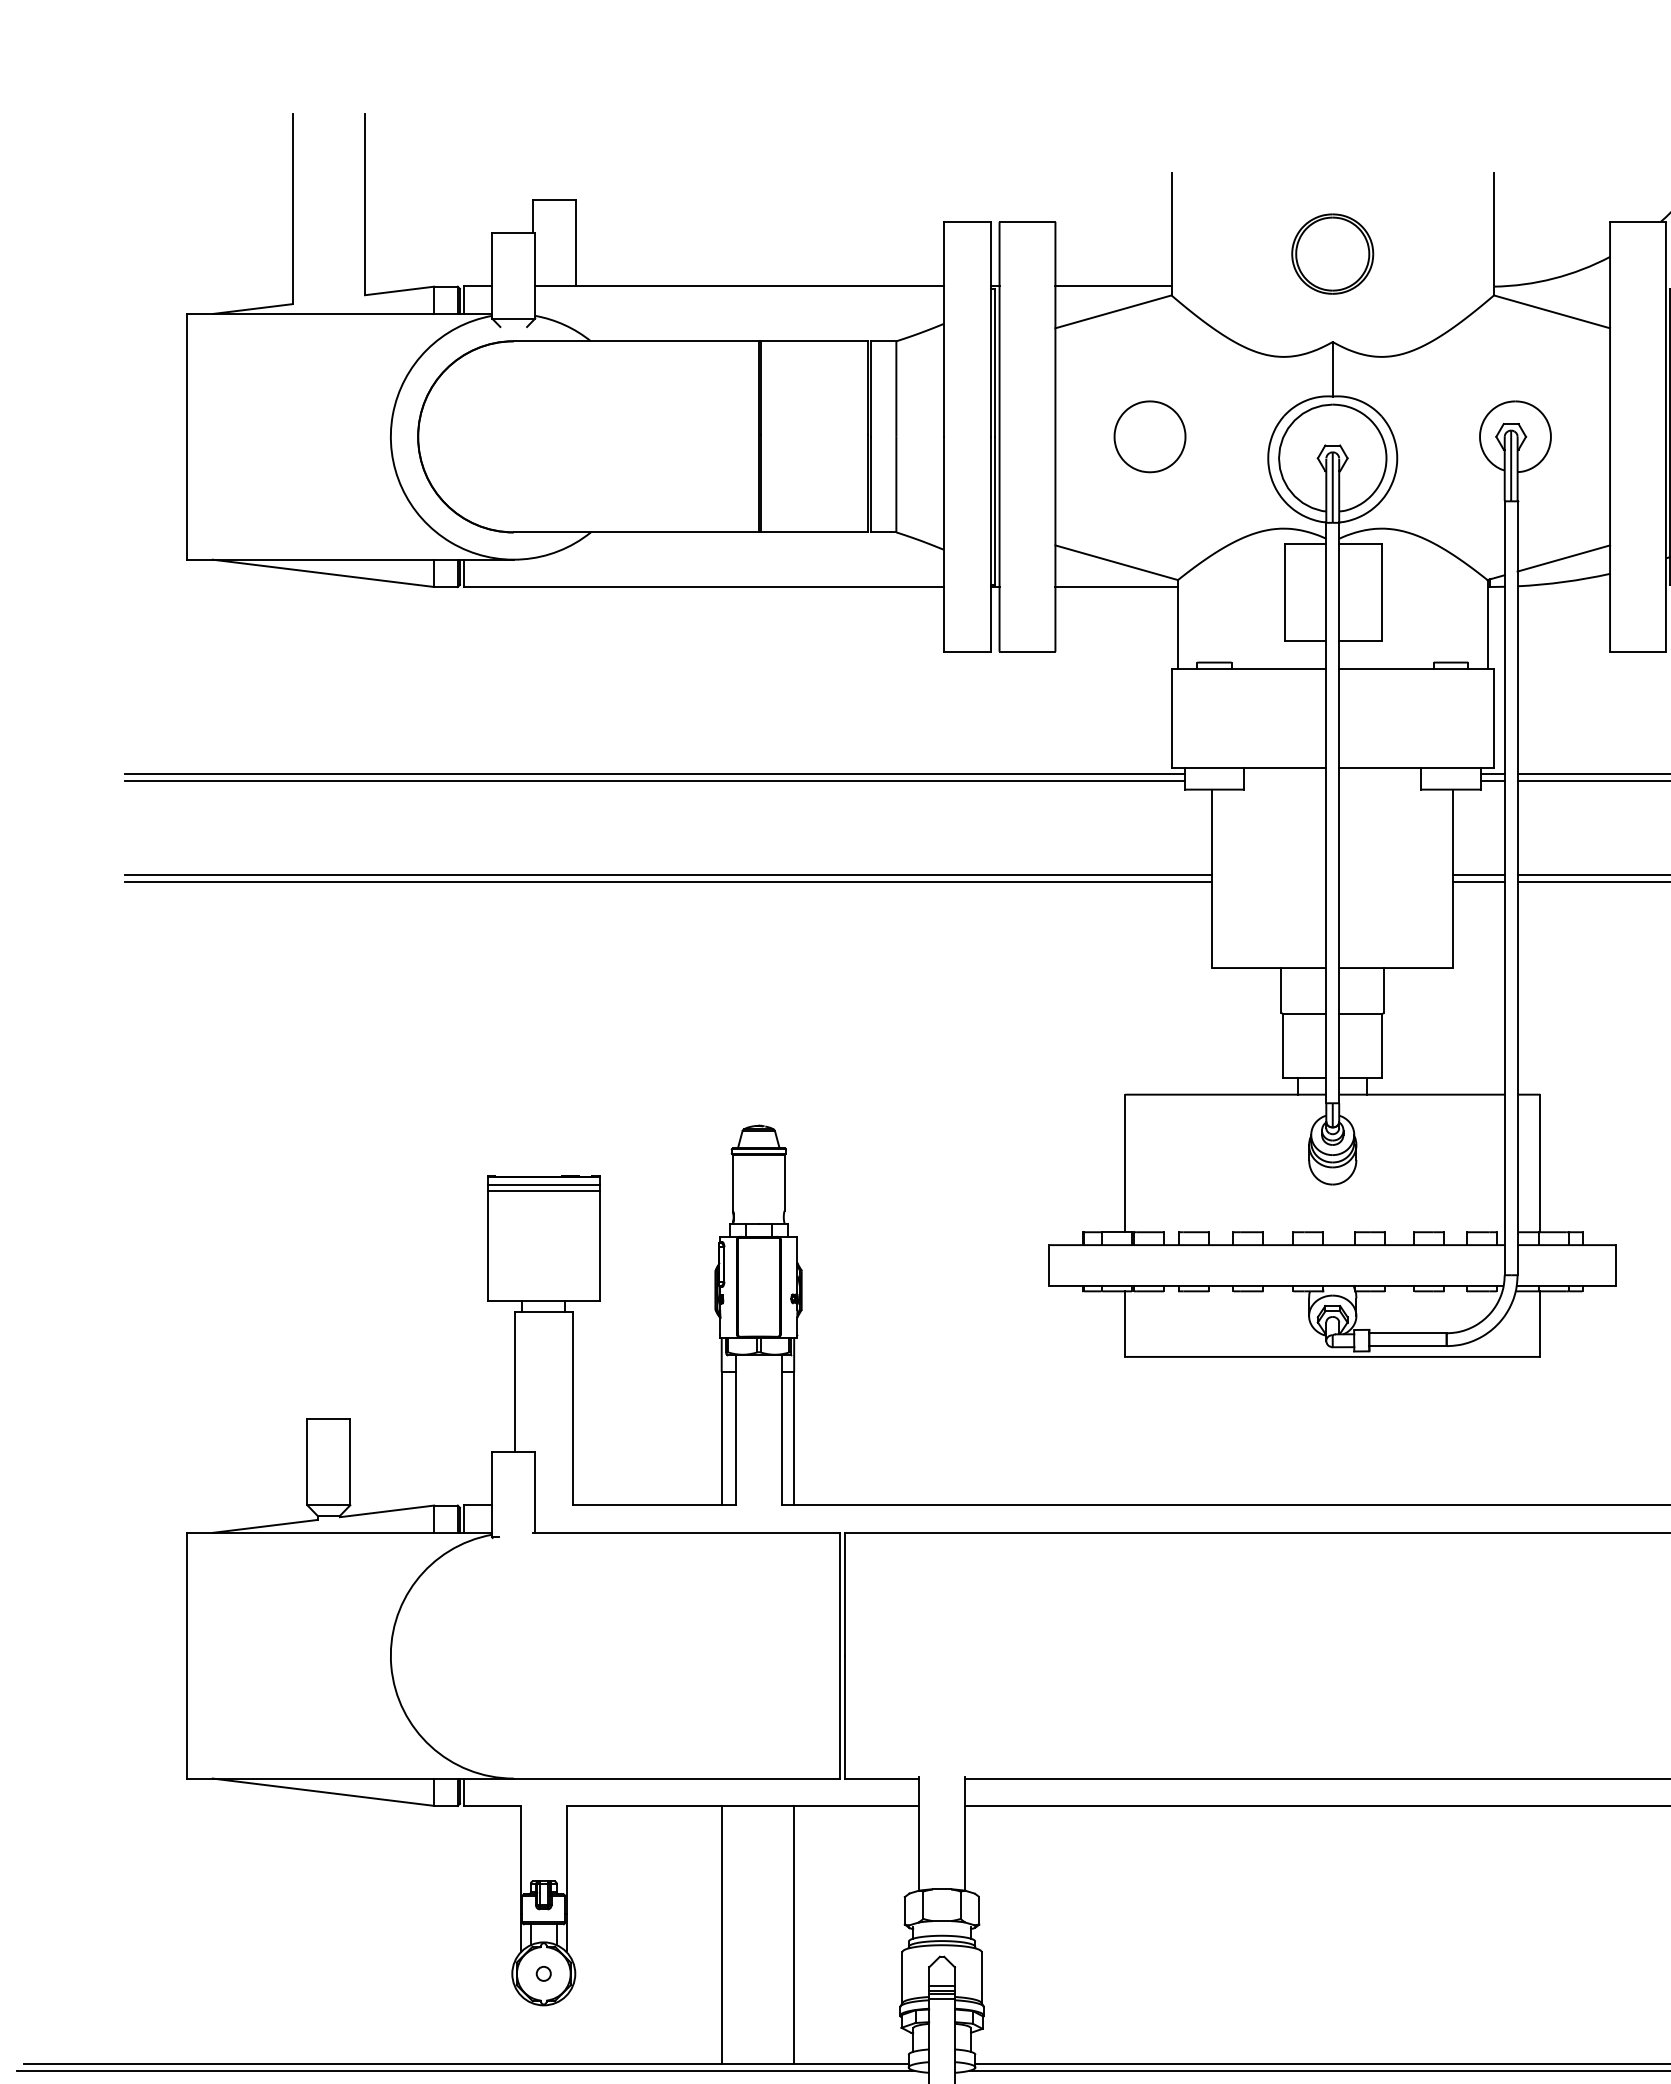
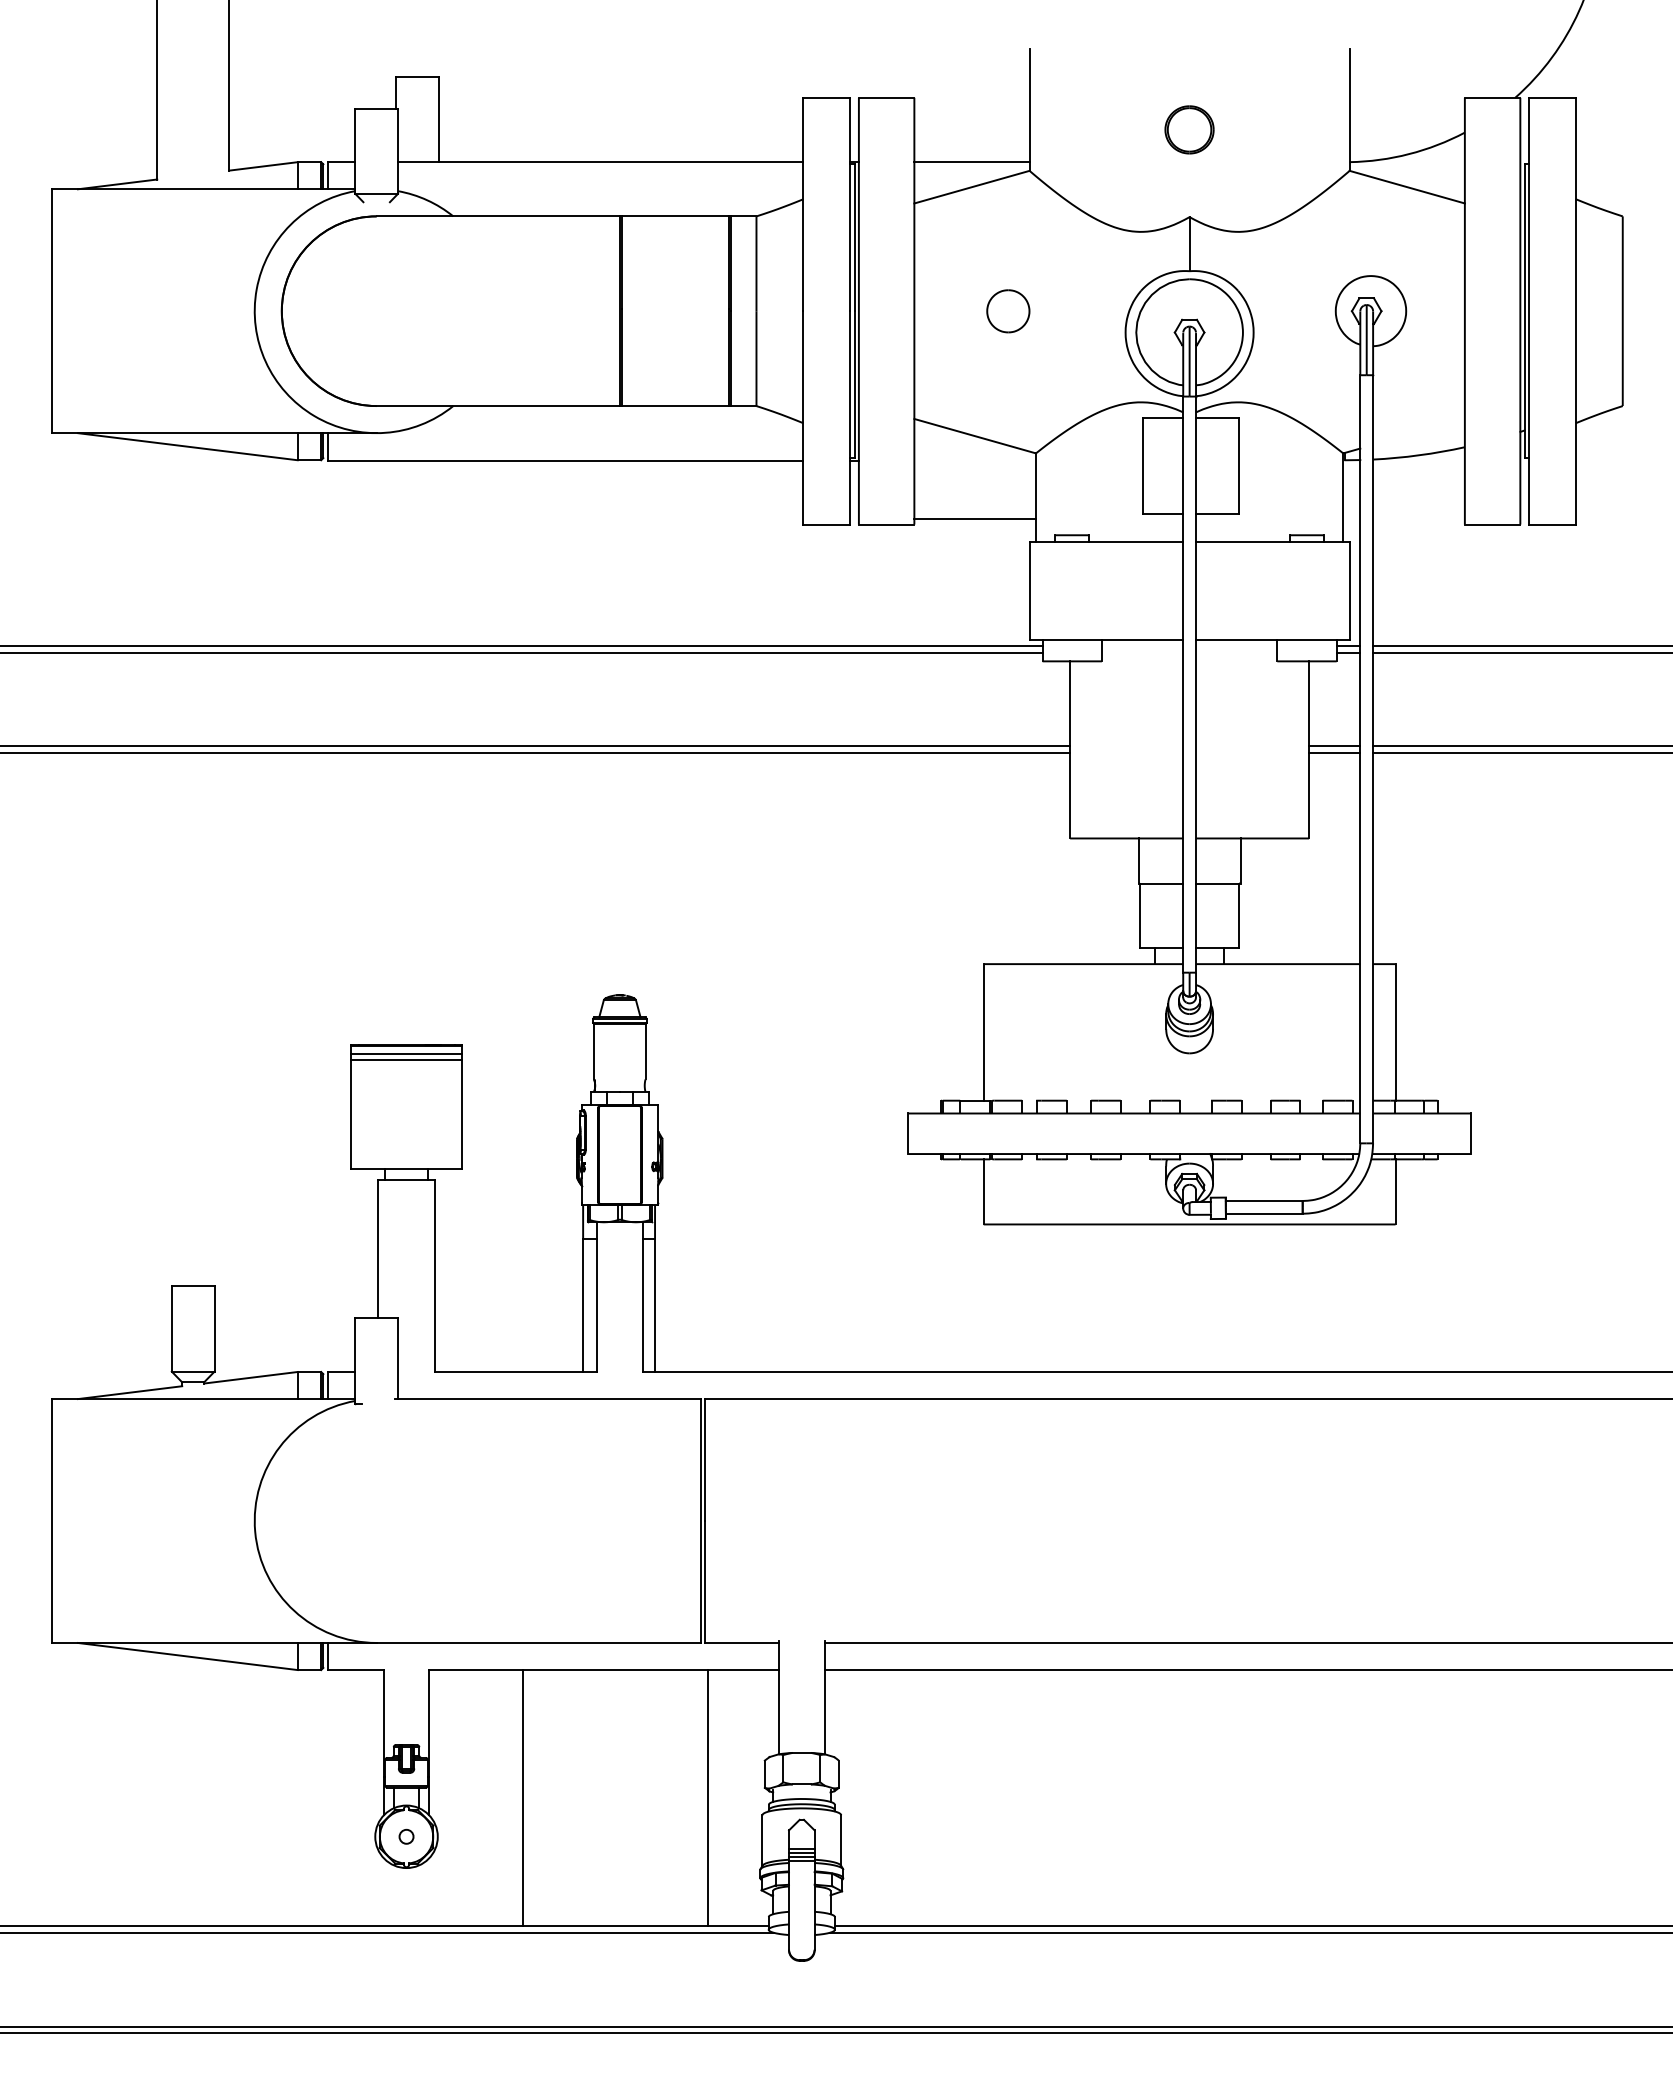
part: (1332, 253) -> (1189, 129), size x0.6
part: (1150, 437) -> (1008, 311), size x0.6
line: (1563, 558) -> (1418, 431), removed
line: (1116, 587) -> (974, 518), moved
line: (722, 1935) -> (523, 1798), moved
line: (794, 1935) -> (708, 1798), moved

